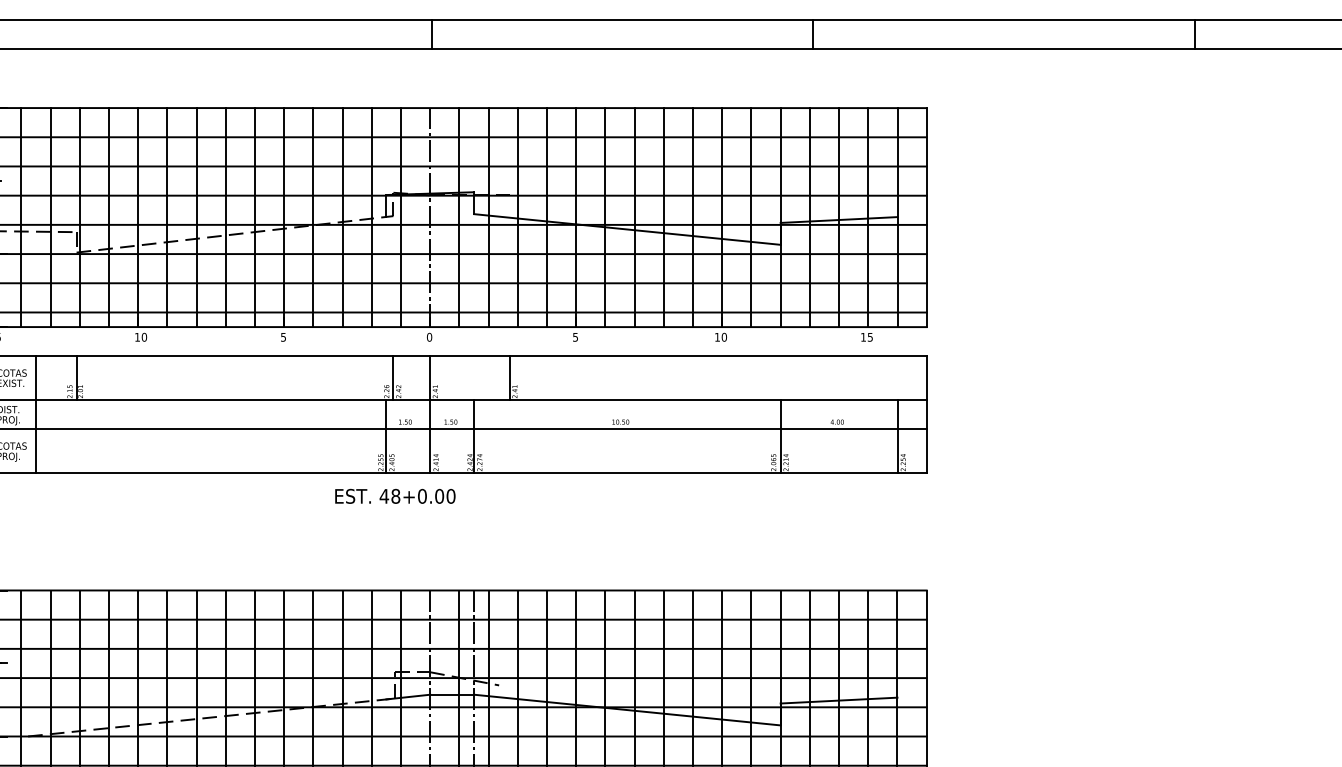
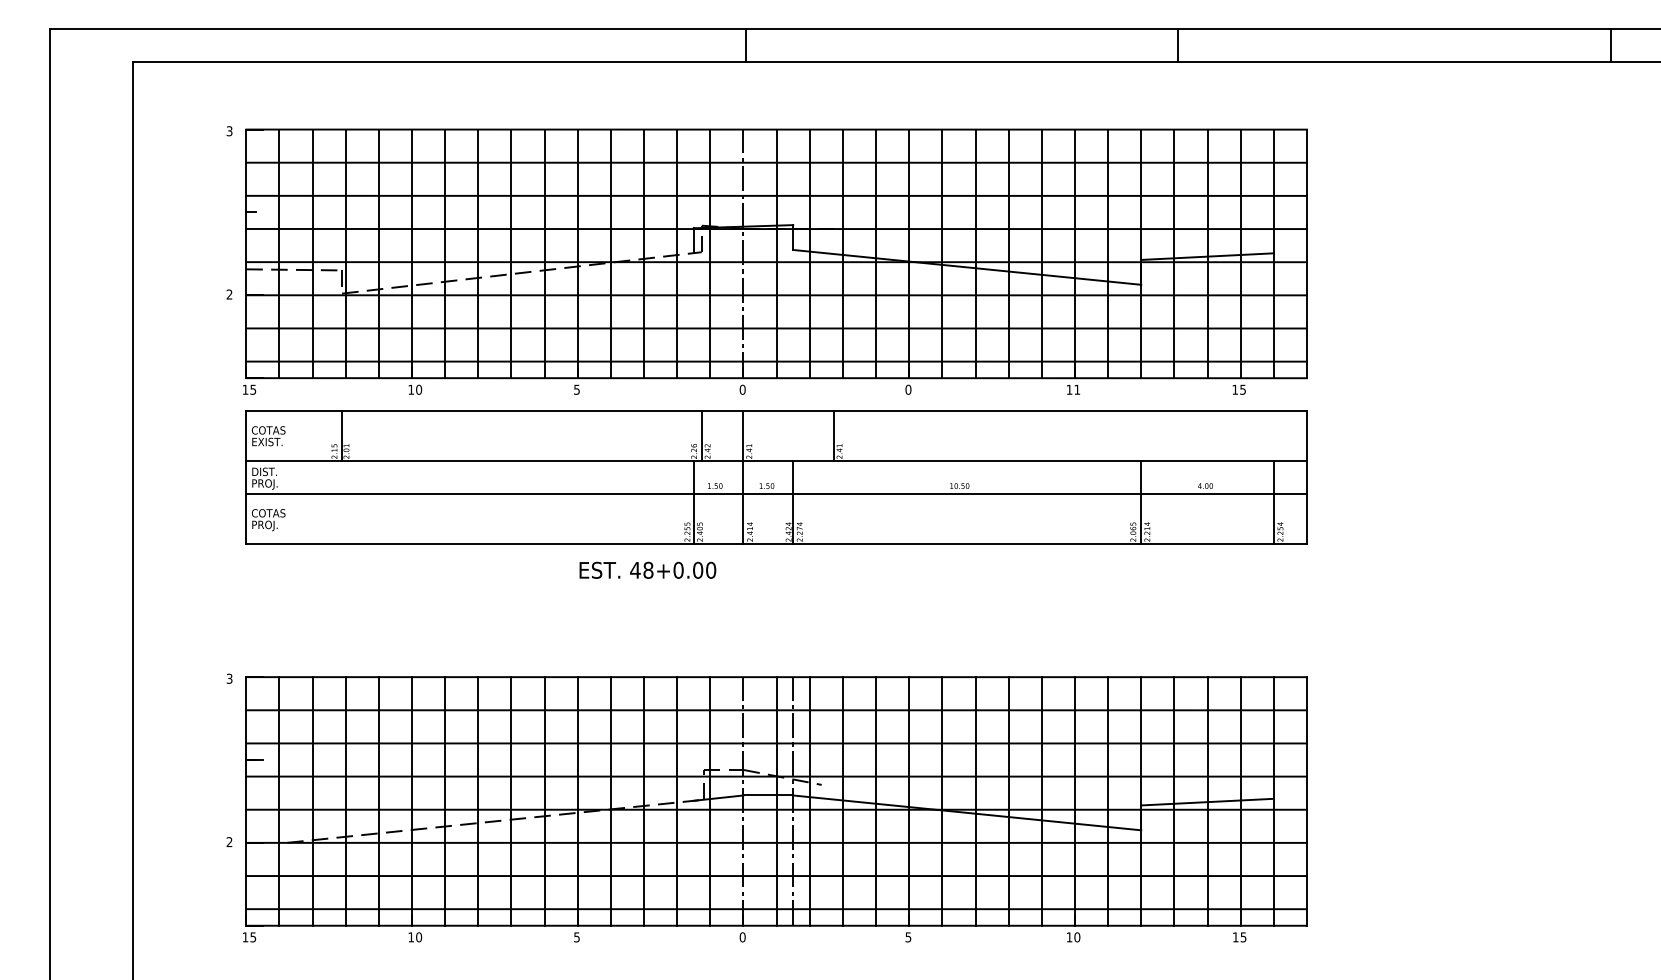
text: (575, 337) -> (908, 389), 5 -> 0
text: (724, 337) -> (1077, 389), 10 -> 11
line: (36, 414) -> (296, 477), removed
text: (395, 495) -> (647, 569), moved

